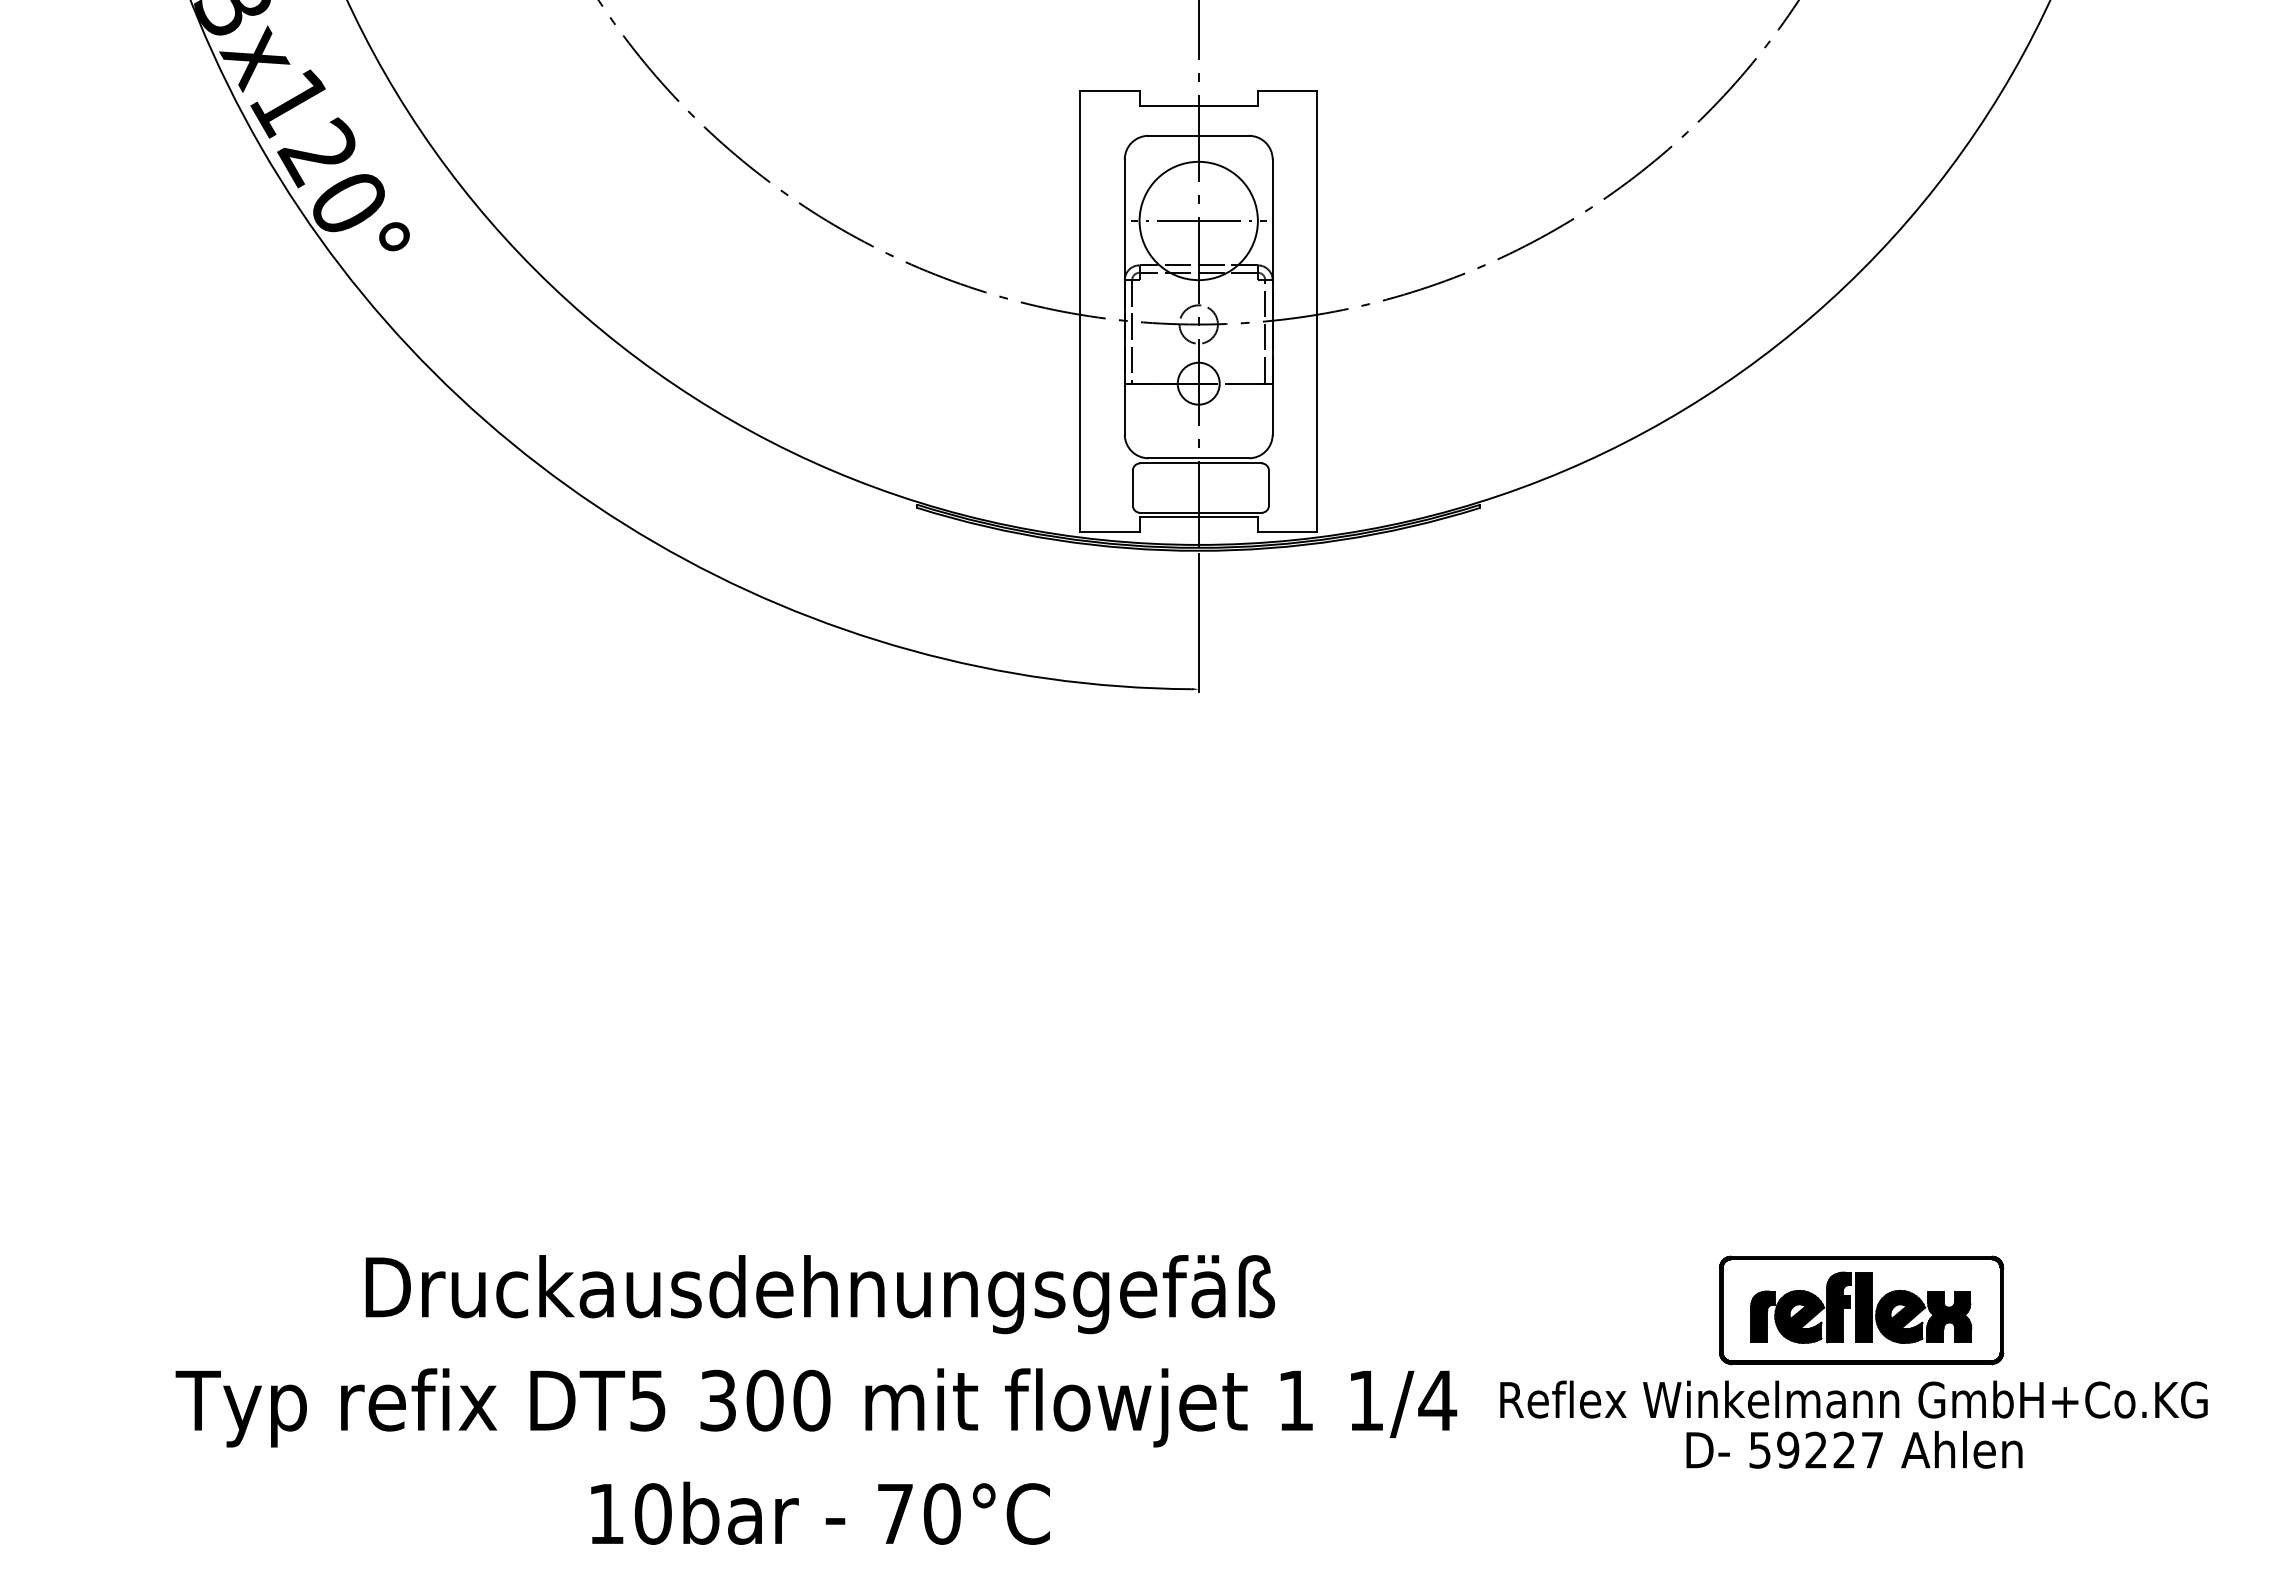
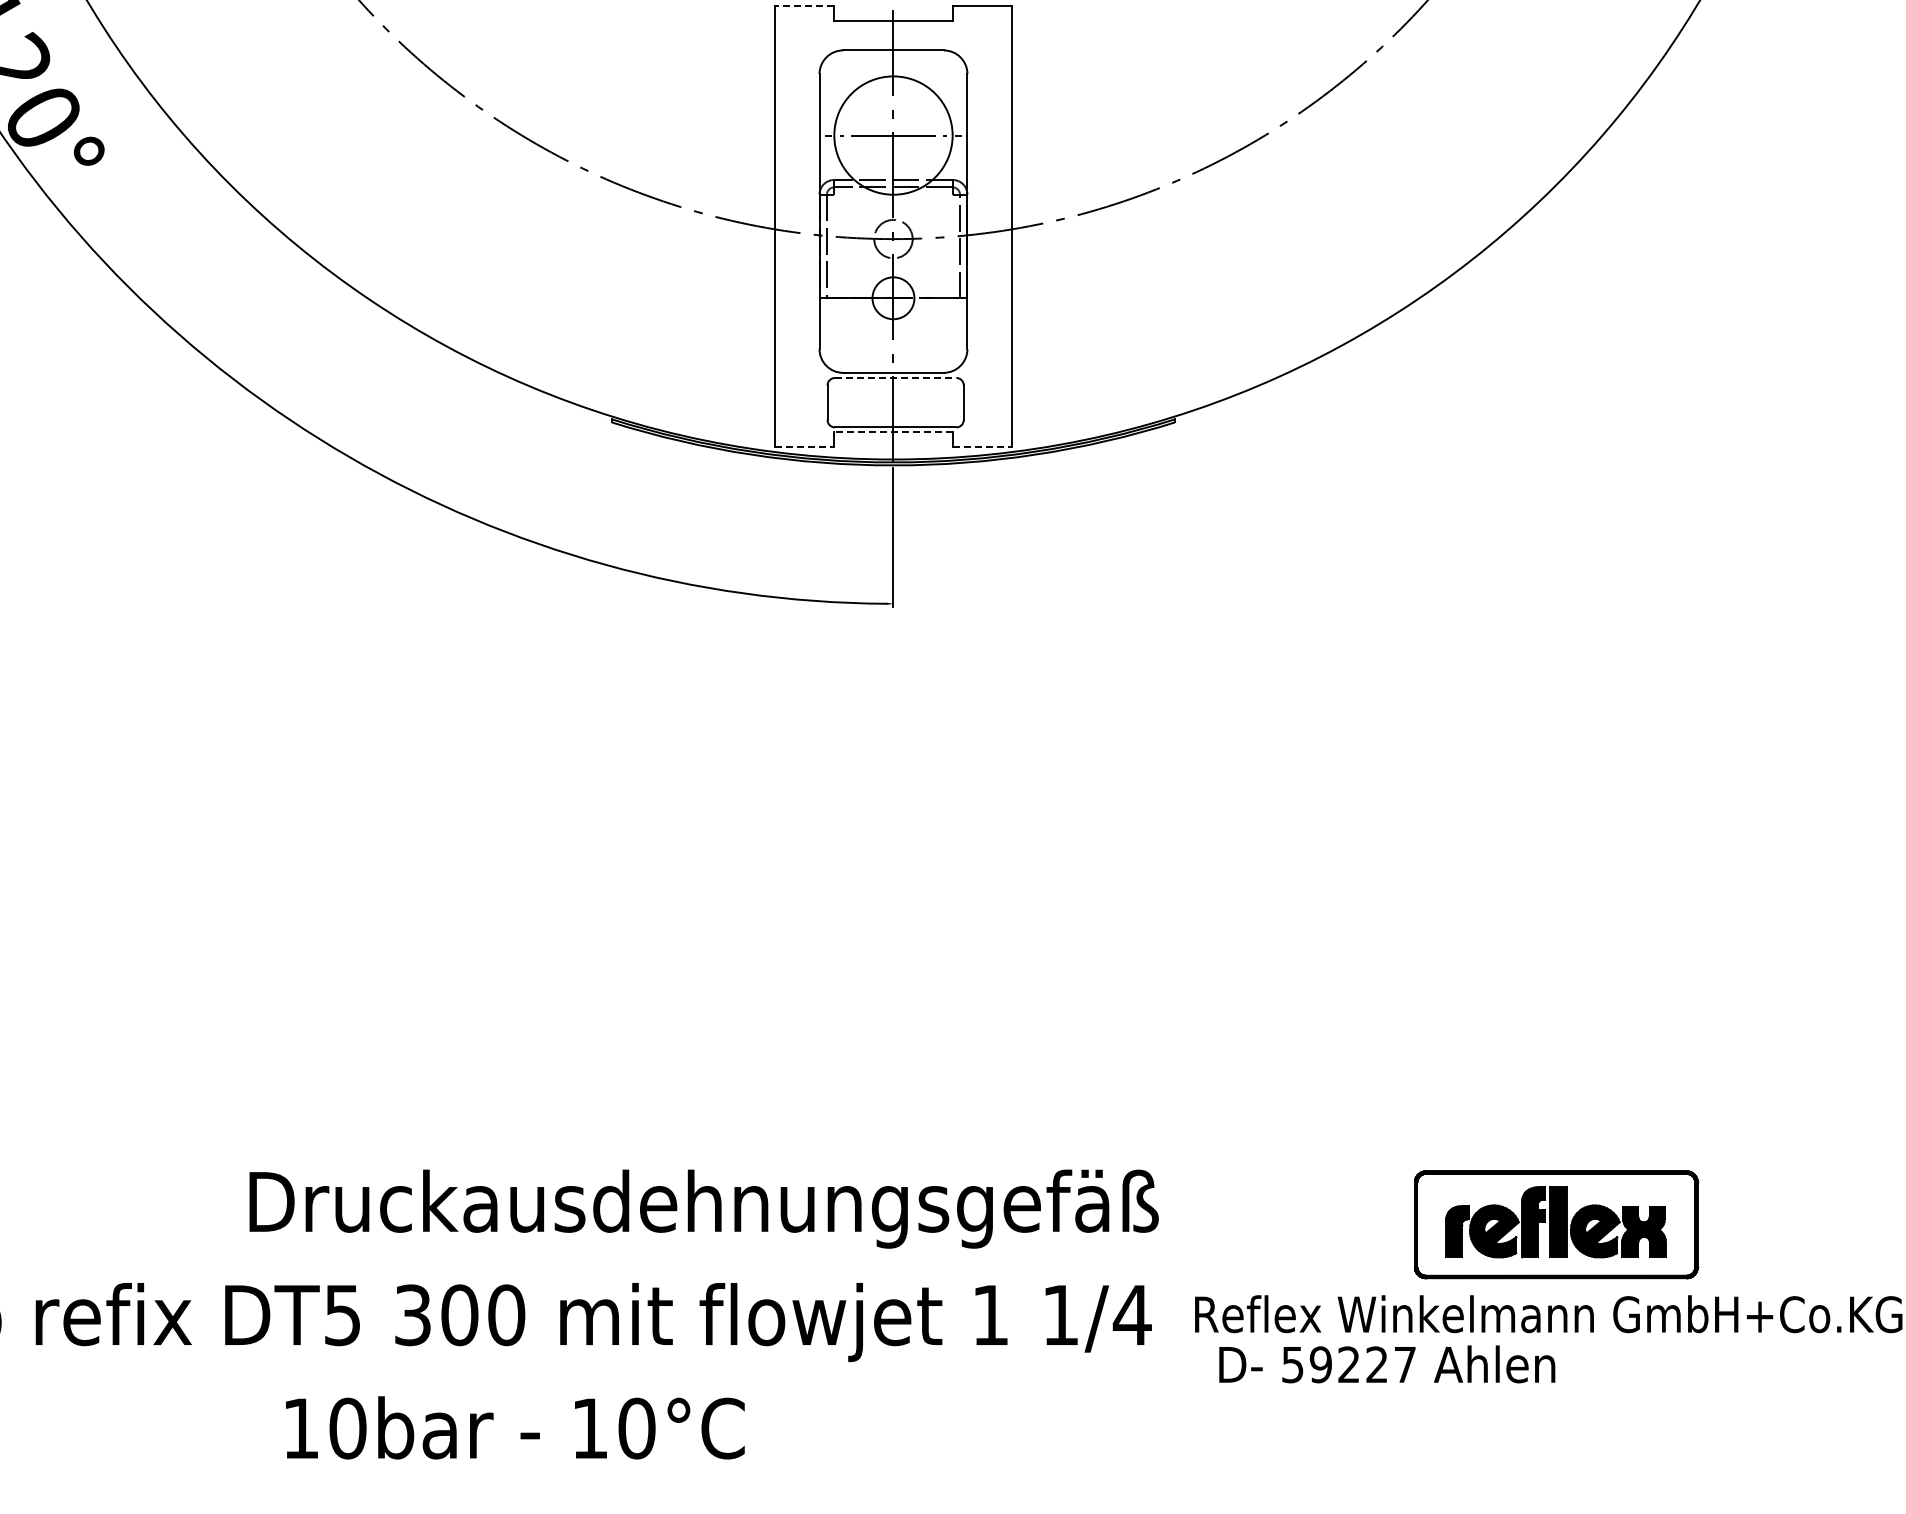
line: (1110, 91) -> (805, 6), solid -> dashed
line: (1200, 463) -> (895, 378), solid -> dashed
line: (1198, 517) -> (893, 432), solid -> dashed
line: (1110, 532) -> (805, 447), solid -> dashed
line: (1287, 532) -> (982, 447), solid -> dashed
text: (820, 1294) -> (704, 1209), moved
text: (1854, 1449) -> (1387, 1364), moved
text: (895, 1513) -> (590, 1428), 70°C -> 10°C

